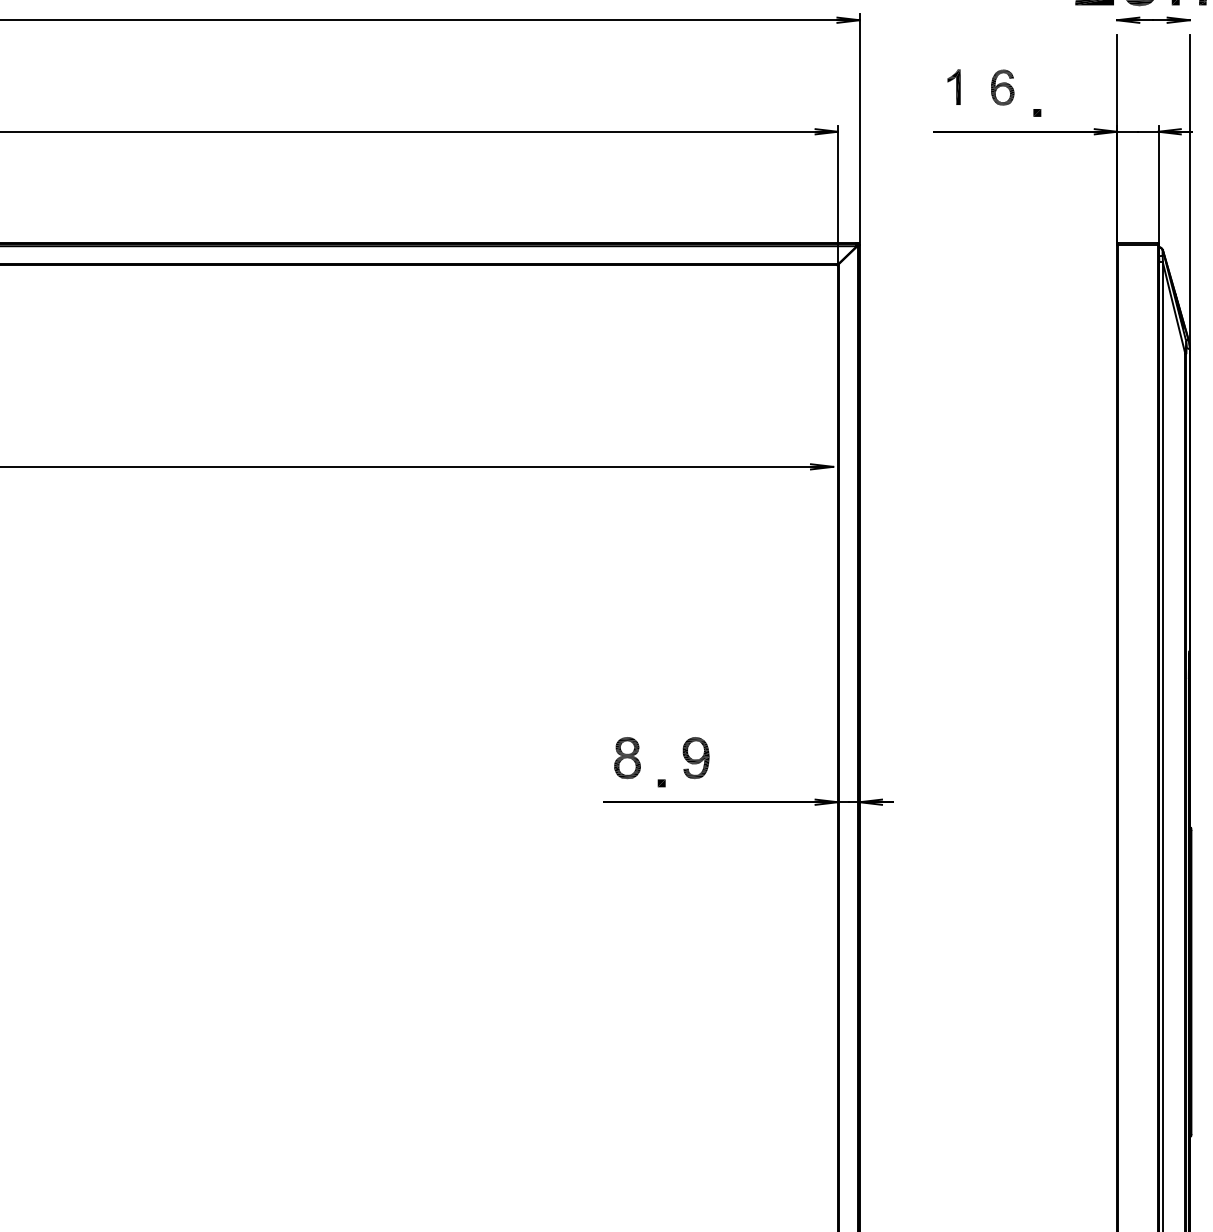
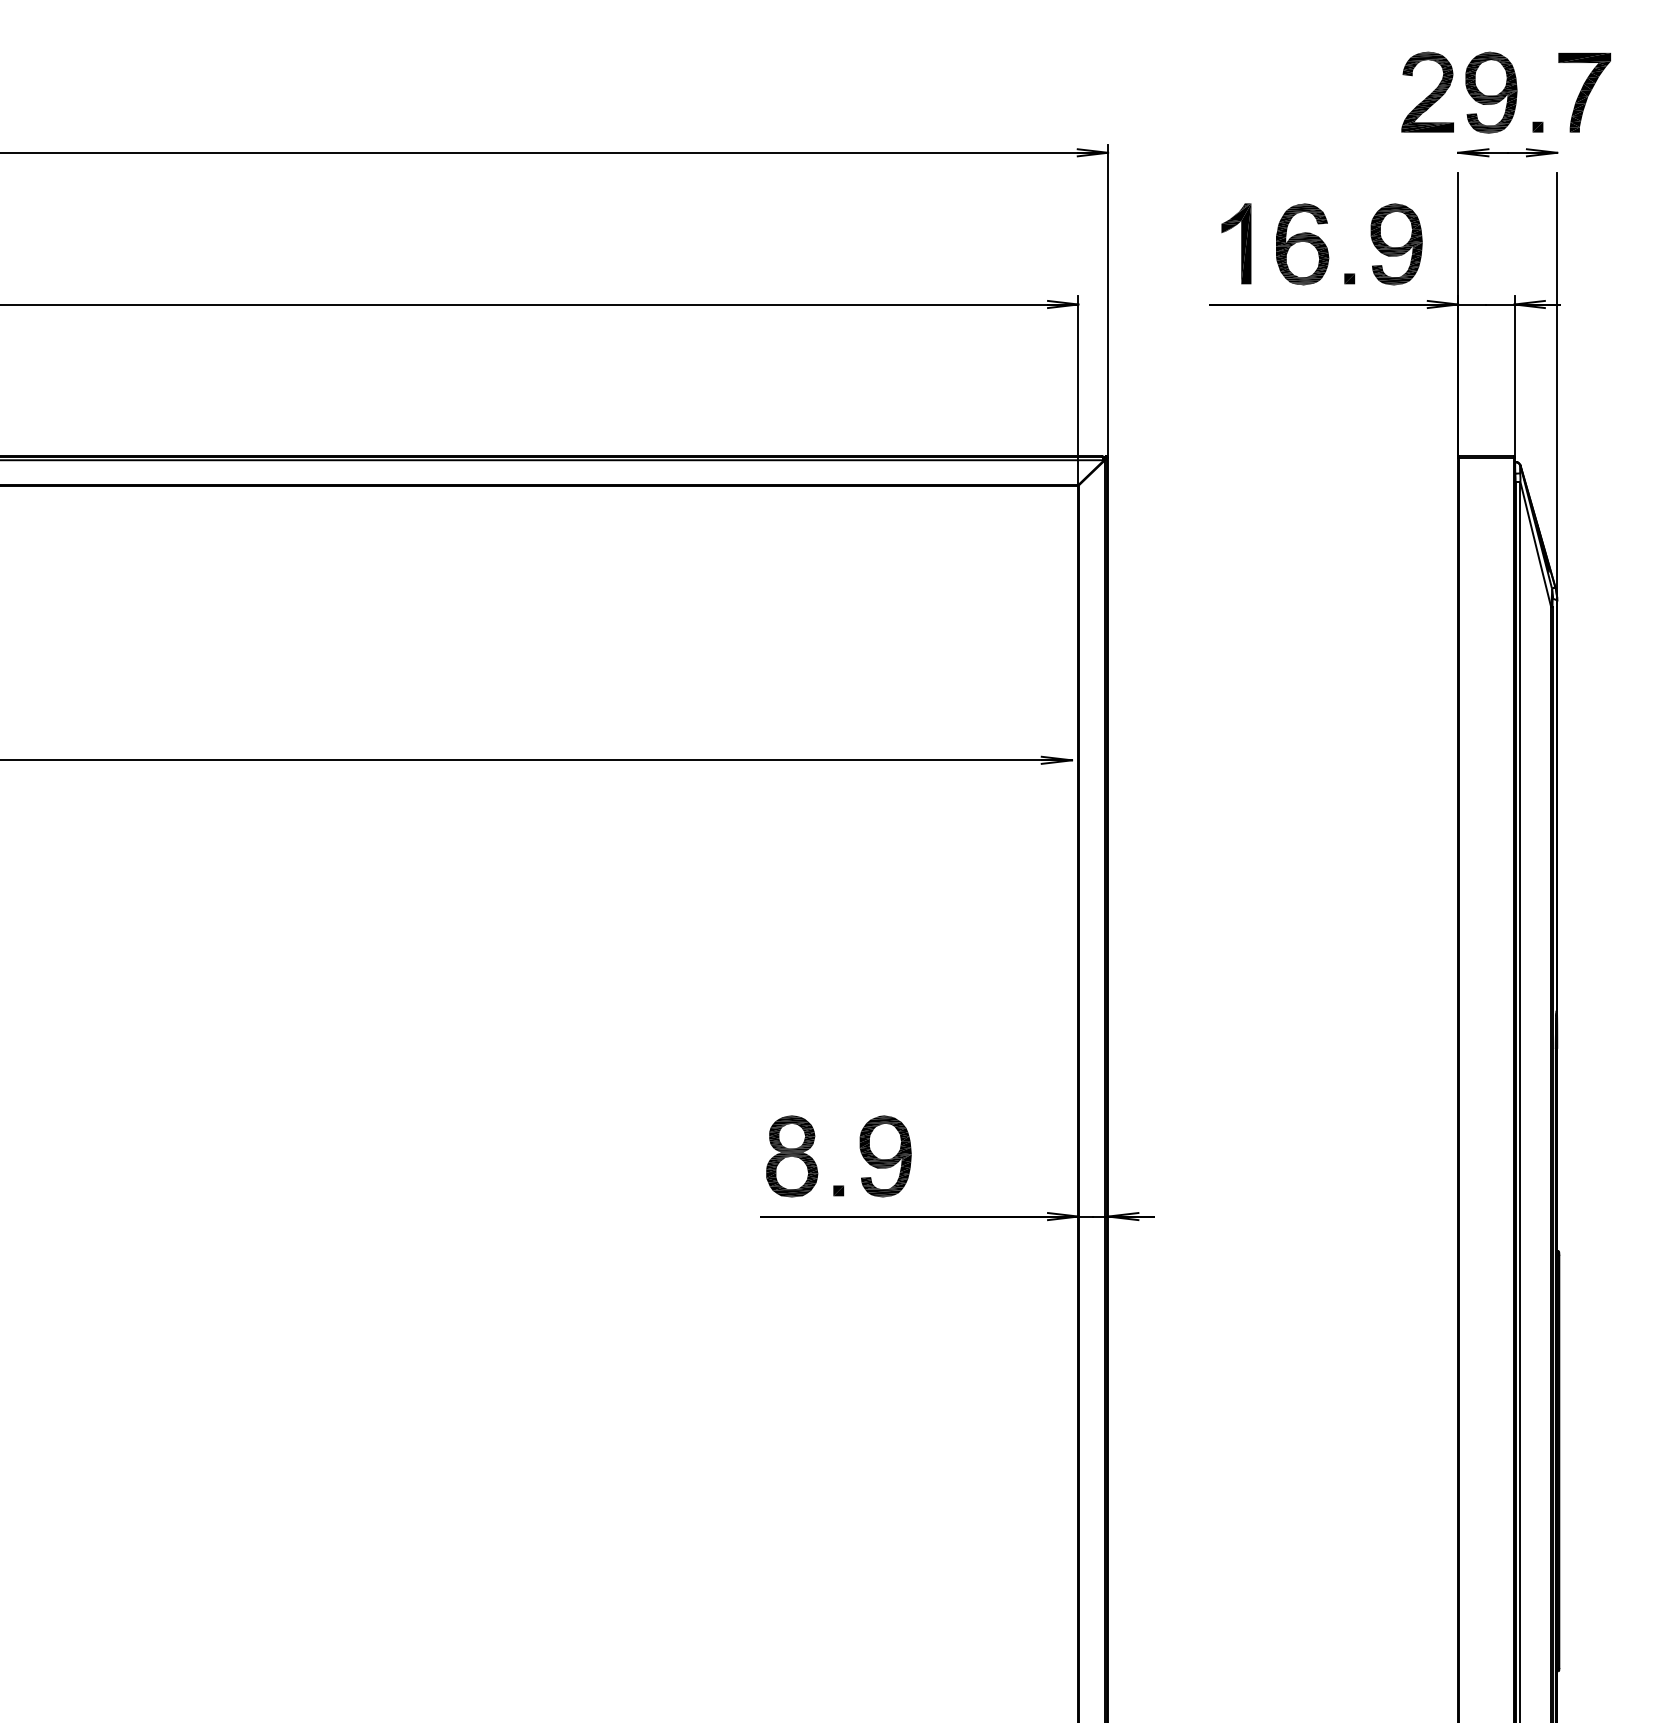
part: (954, 86) -> (1236, 243), size x1.67
part: (1002, 87) -> (1302, 244), size x1.67
part: (1071, 87) -> (1396, 244), added
part: (627, 758) -> (792, 1156), size x1.43
part: (696, 758) -> (885, 1156), size x1.43

